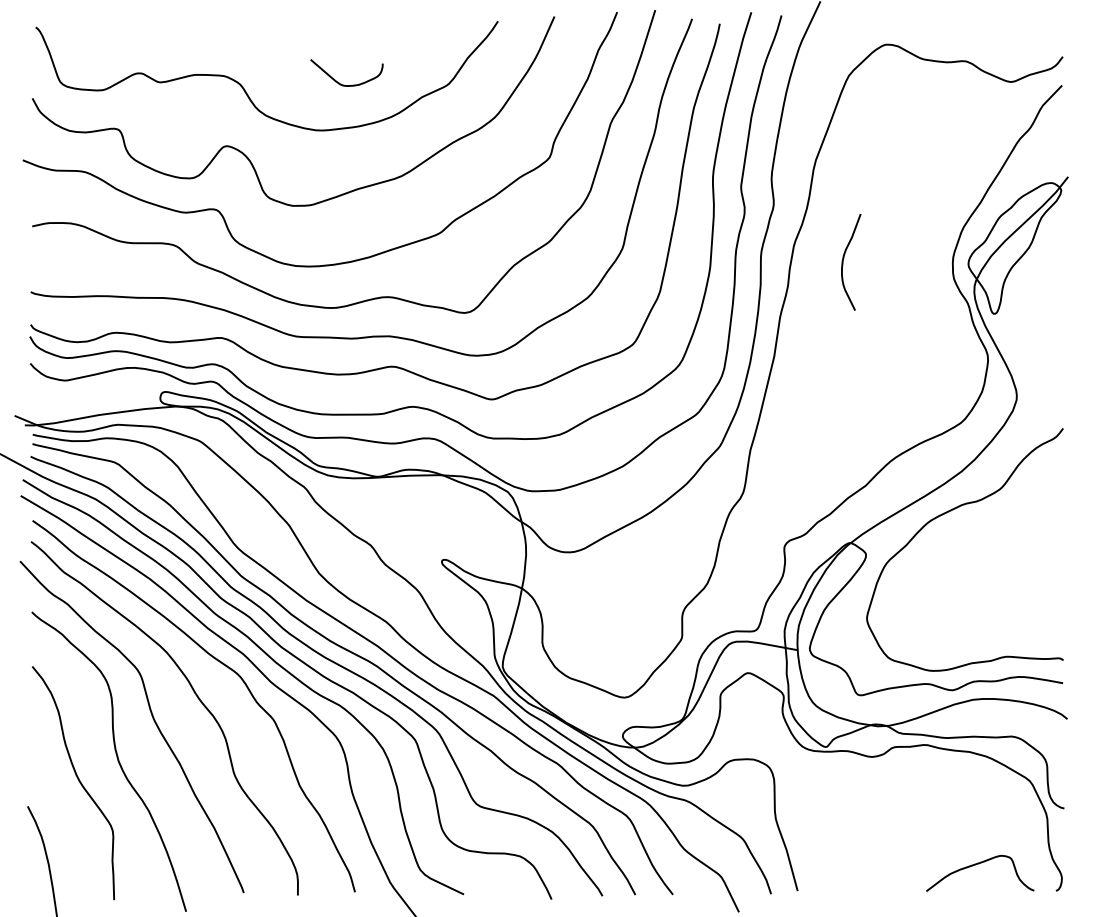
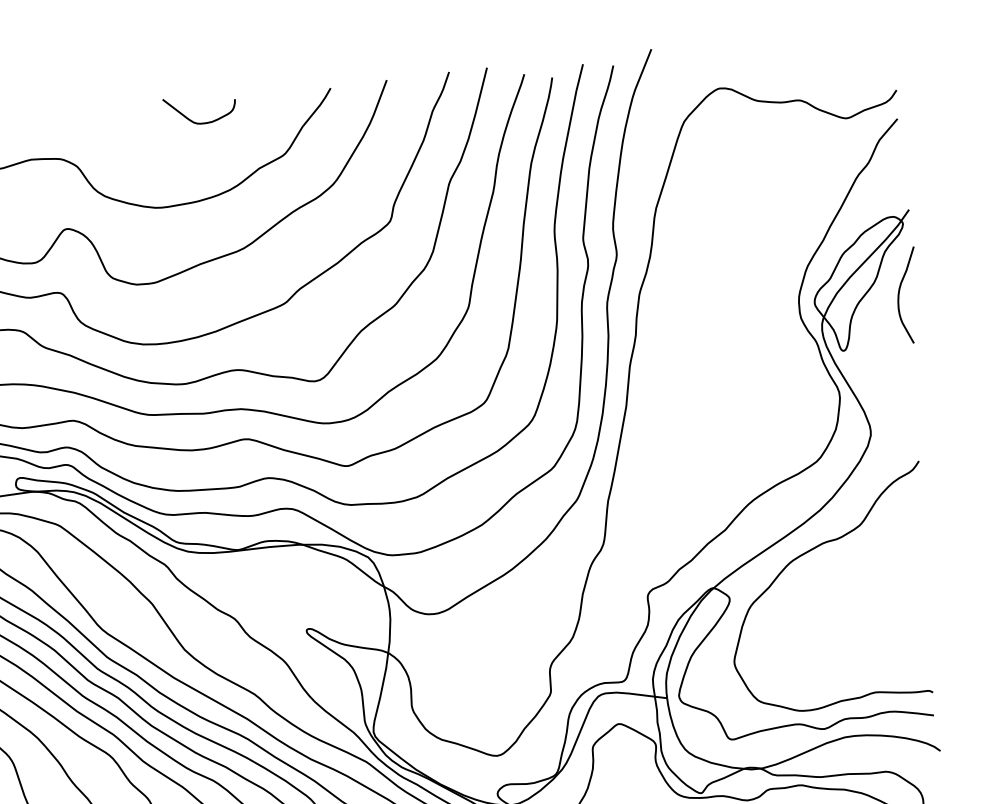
curve: (341, 83) -> (194, 121), moved
curve: (843, 262) -> (899, 296), moved

